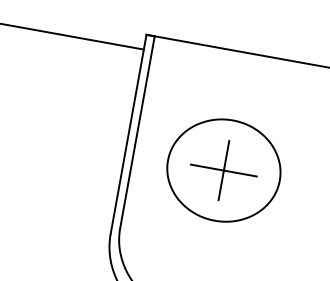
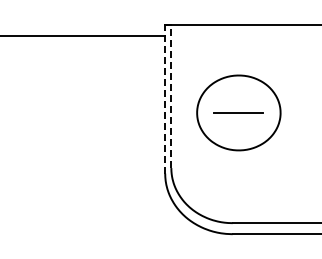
line: (137, 132) -> (171, 96), solid -> dashed
line: (129, 133) -> (165, 98), solid -> dashed
line: (223, 169) -> (238, 112), removed

